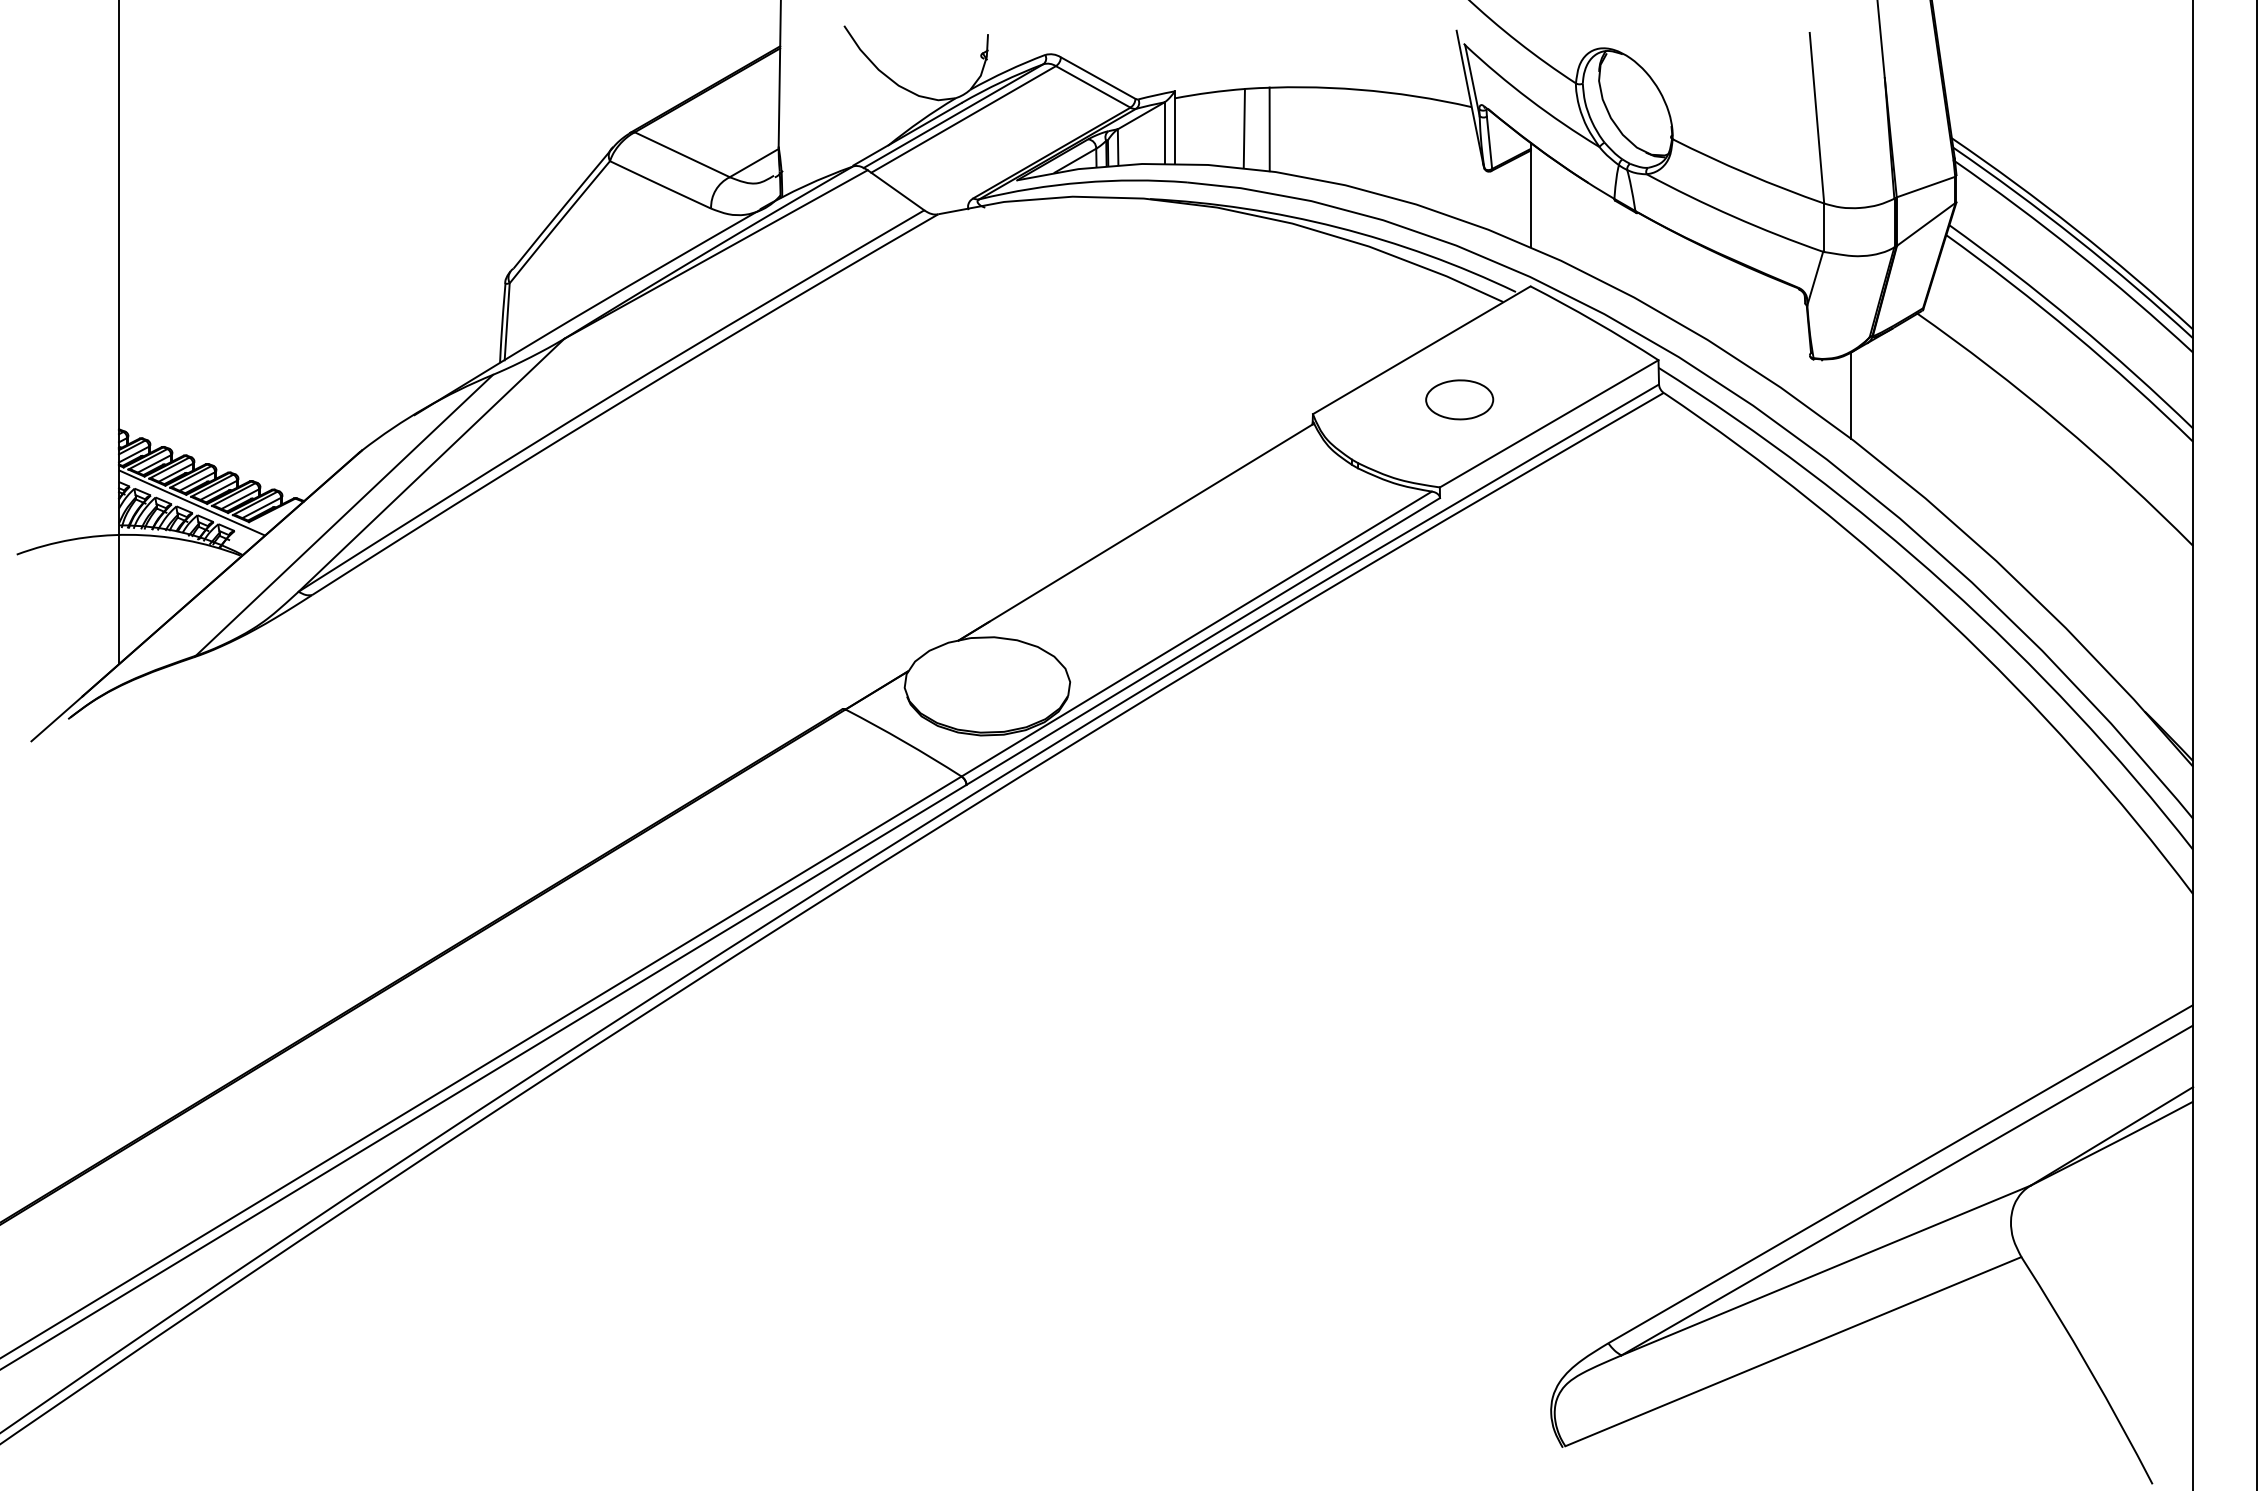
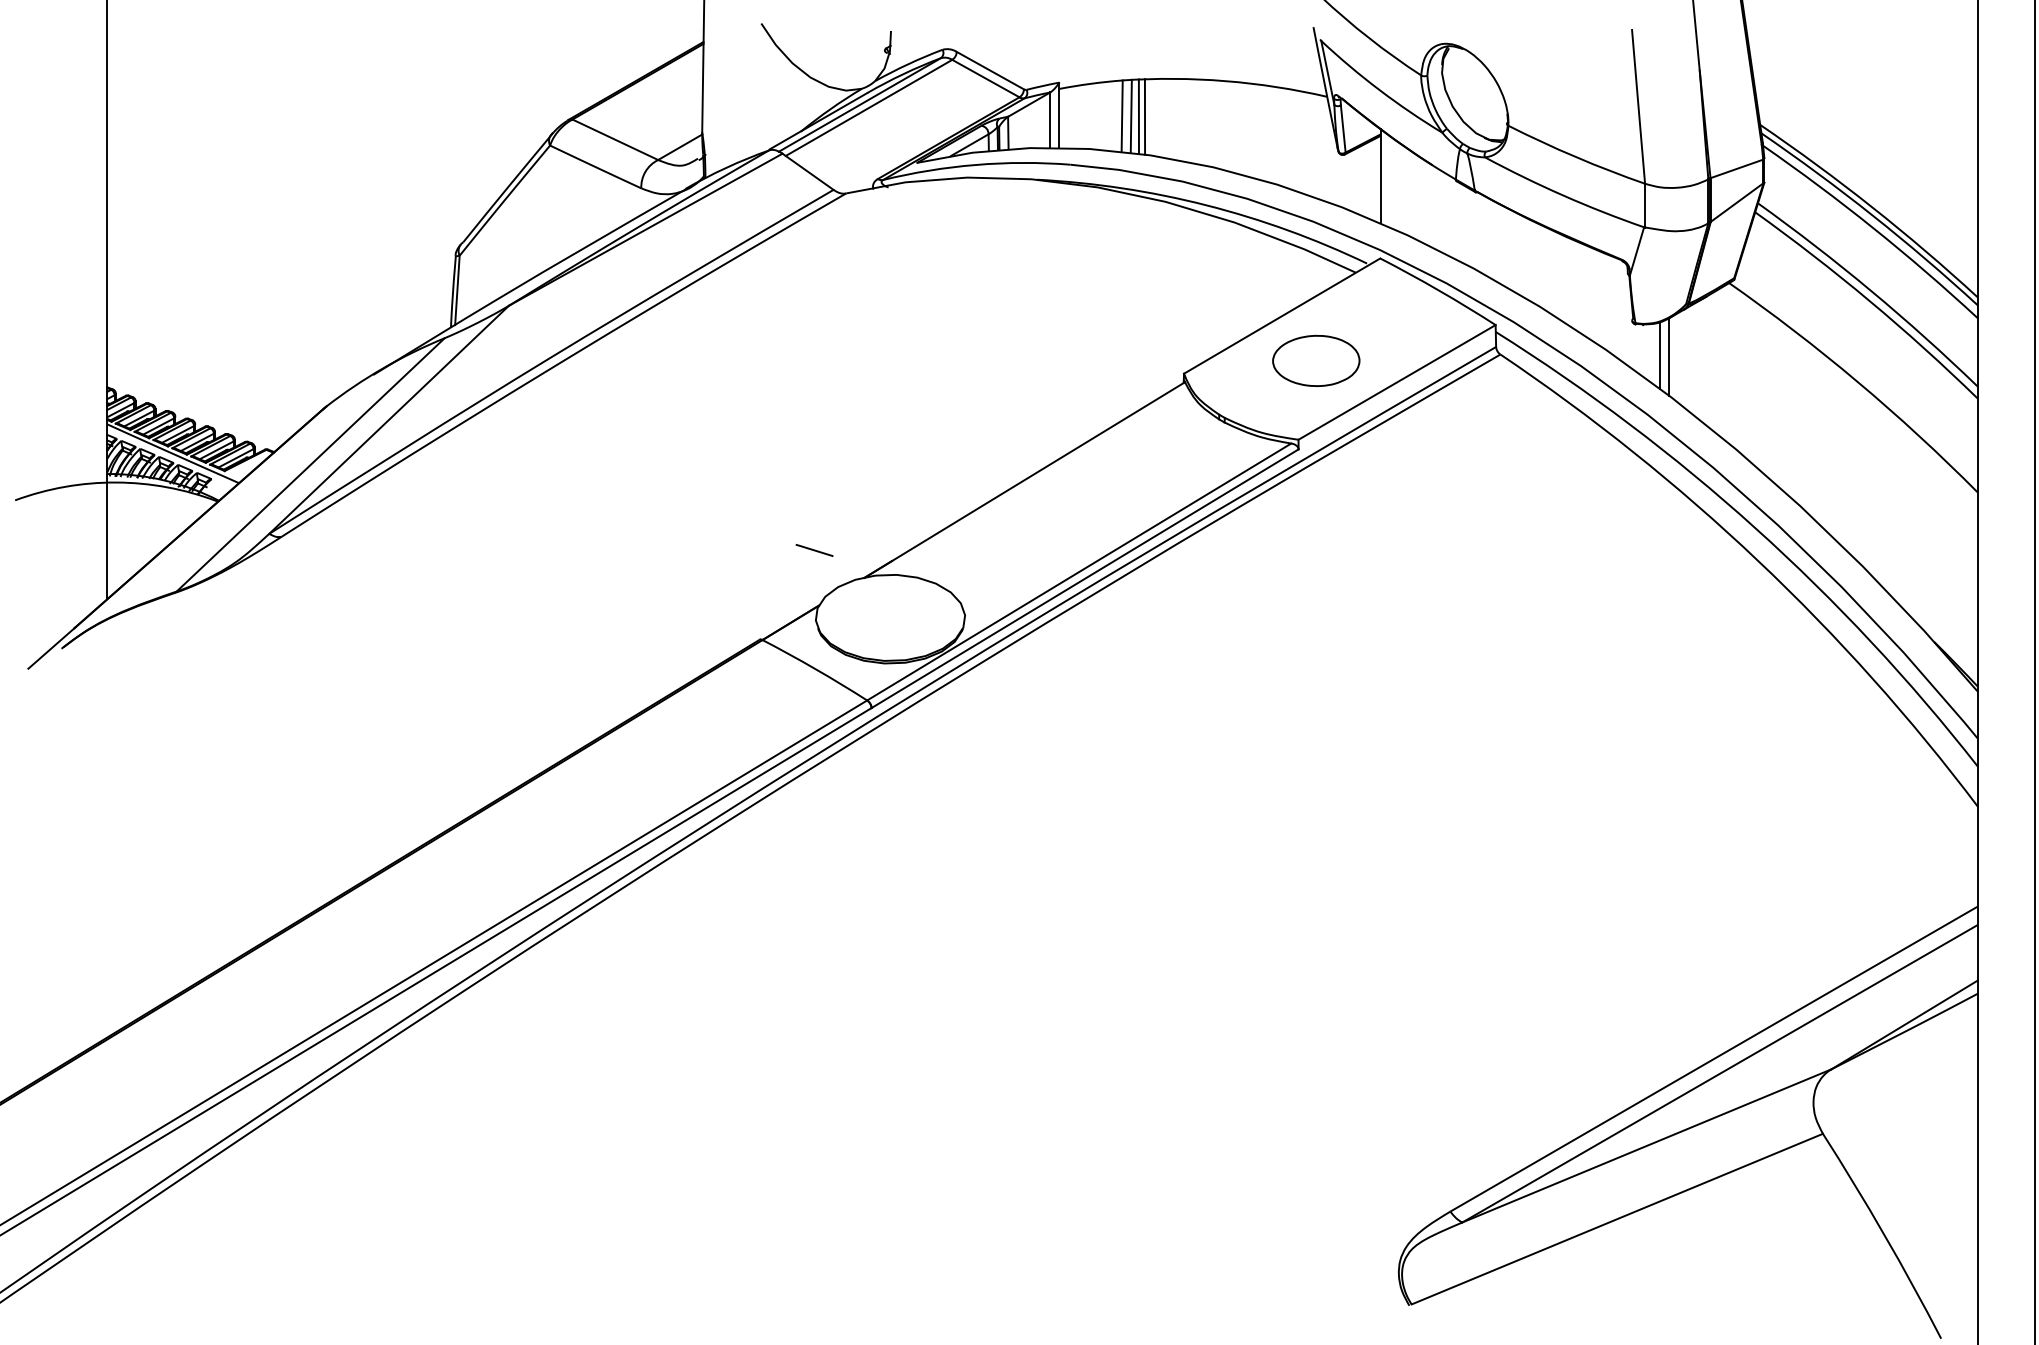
line: (1253, 127) -> (1130, 115), added
line: (1262, 128) -> (1138, 116), added
line: (1841, 392) -> (1660, 354), added
part: (1459, 399) -> (1316, 360), size x1.43
line: (903, 610) -> (814, 550), added

